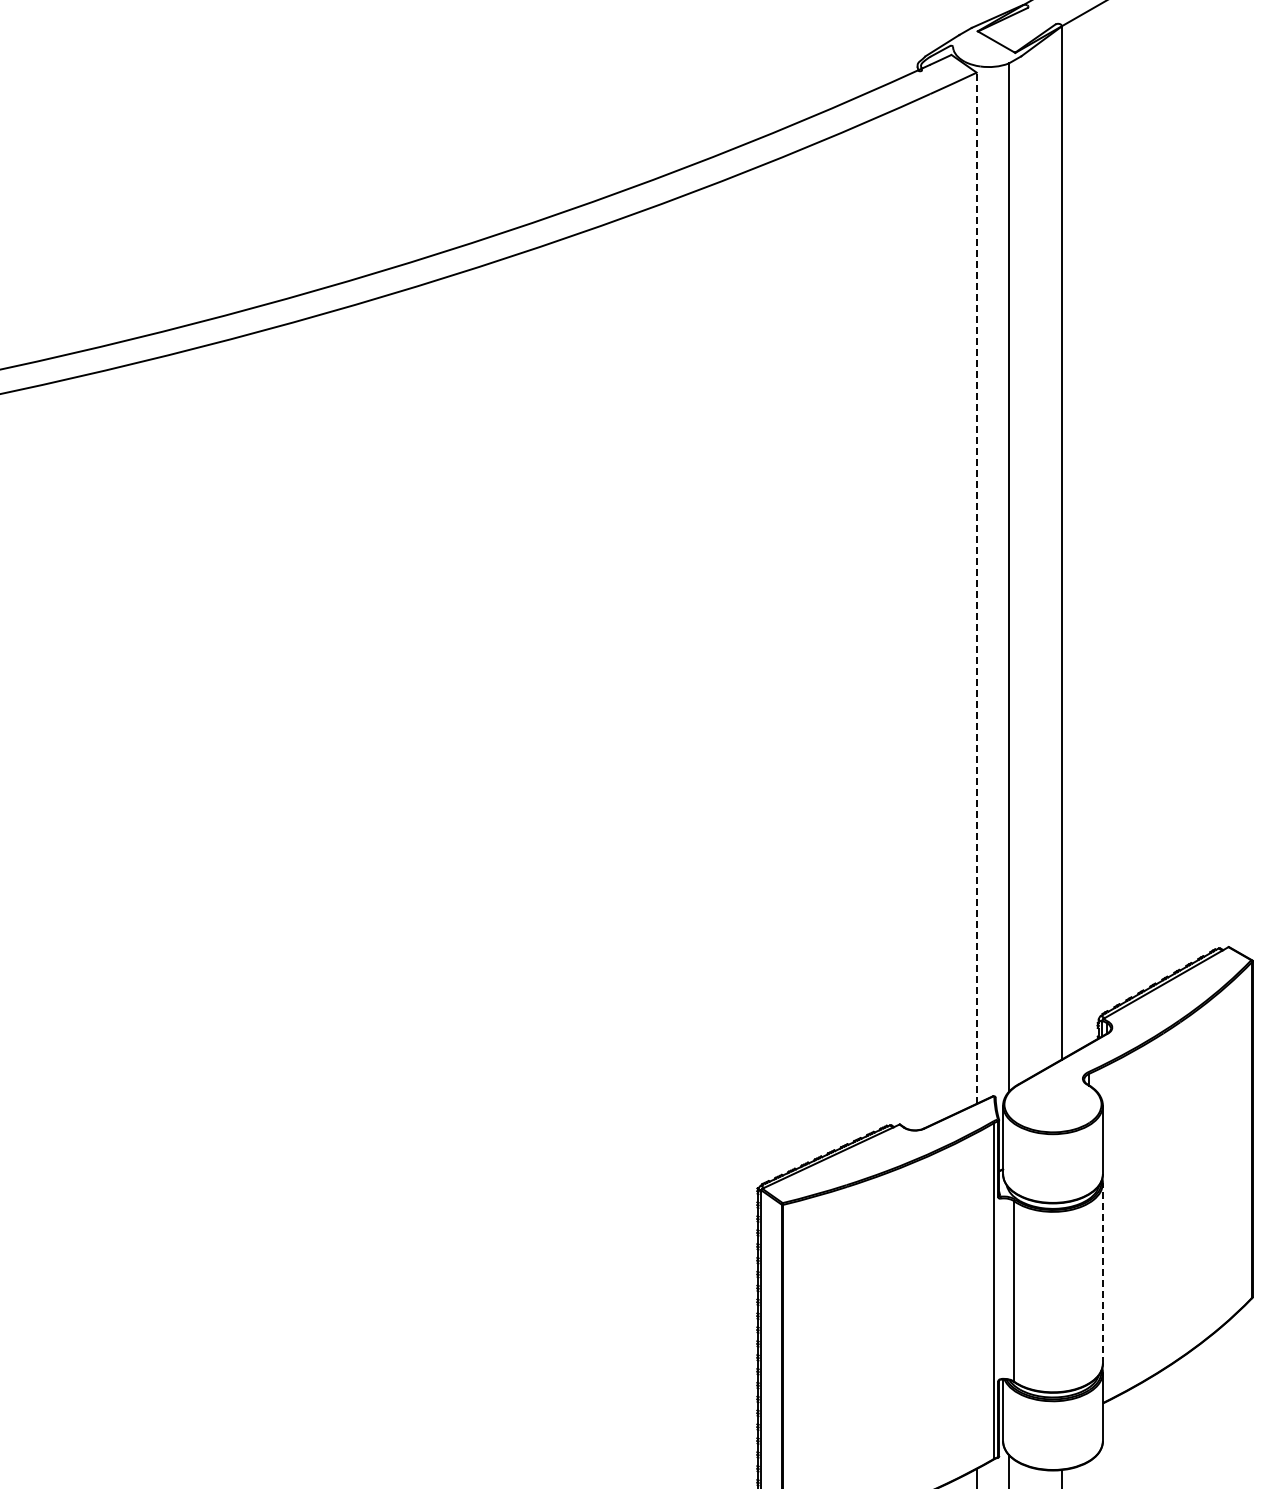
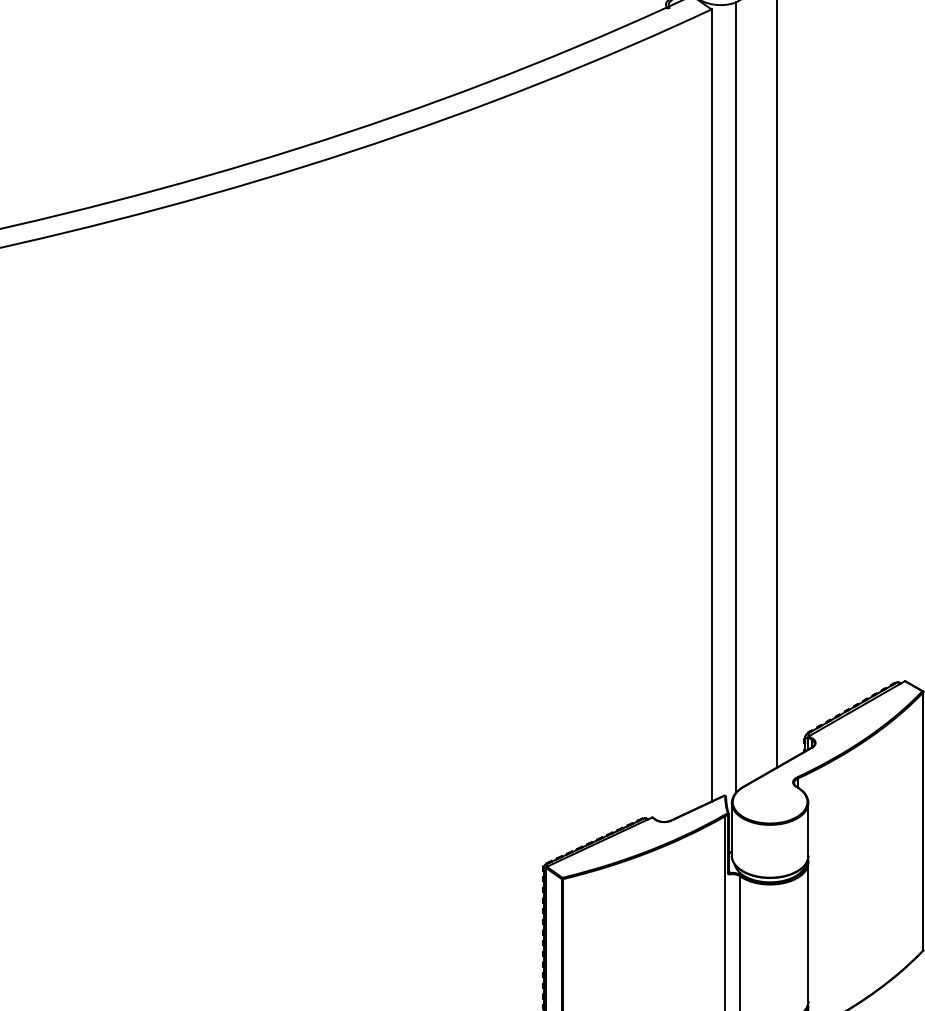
line: (976, 588) -> (711, 405), dashed -> solid
line: (1102, 1272) -> (808, 931), dashed -> solid

